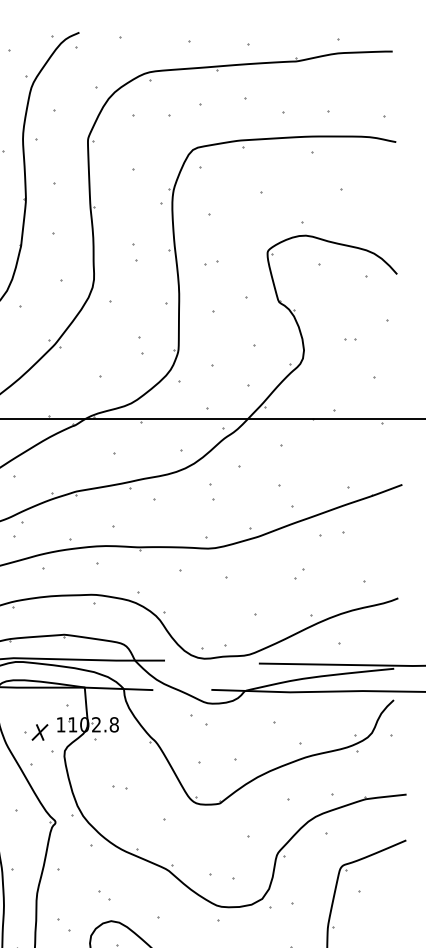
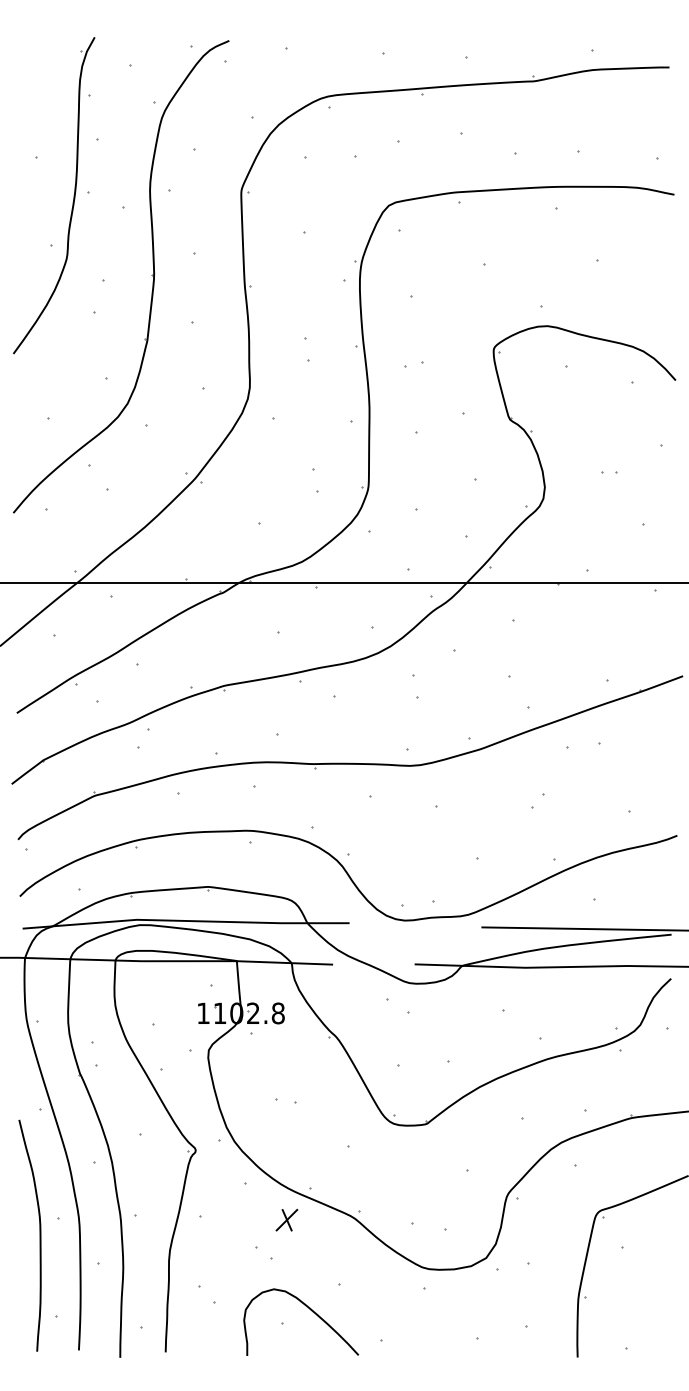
part: (39, 731) -> (286, 1219), moved

